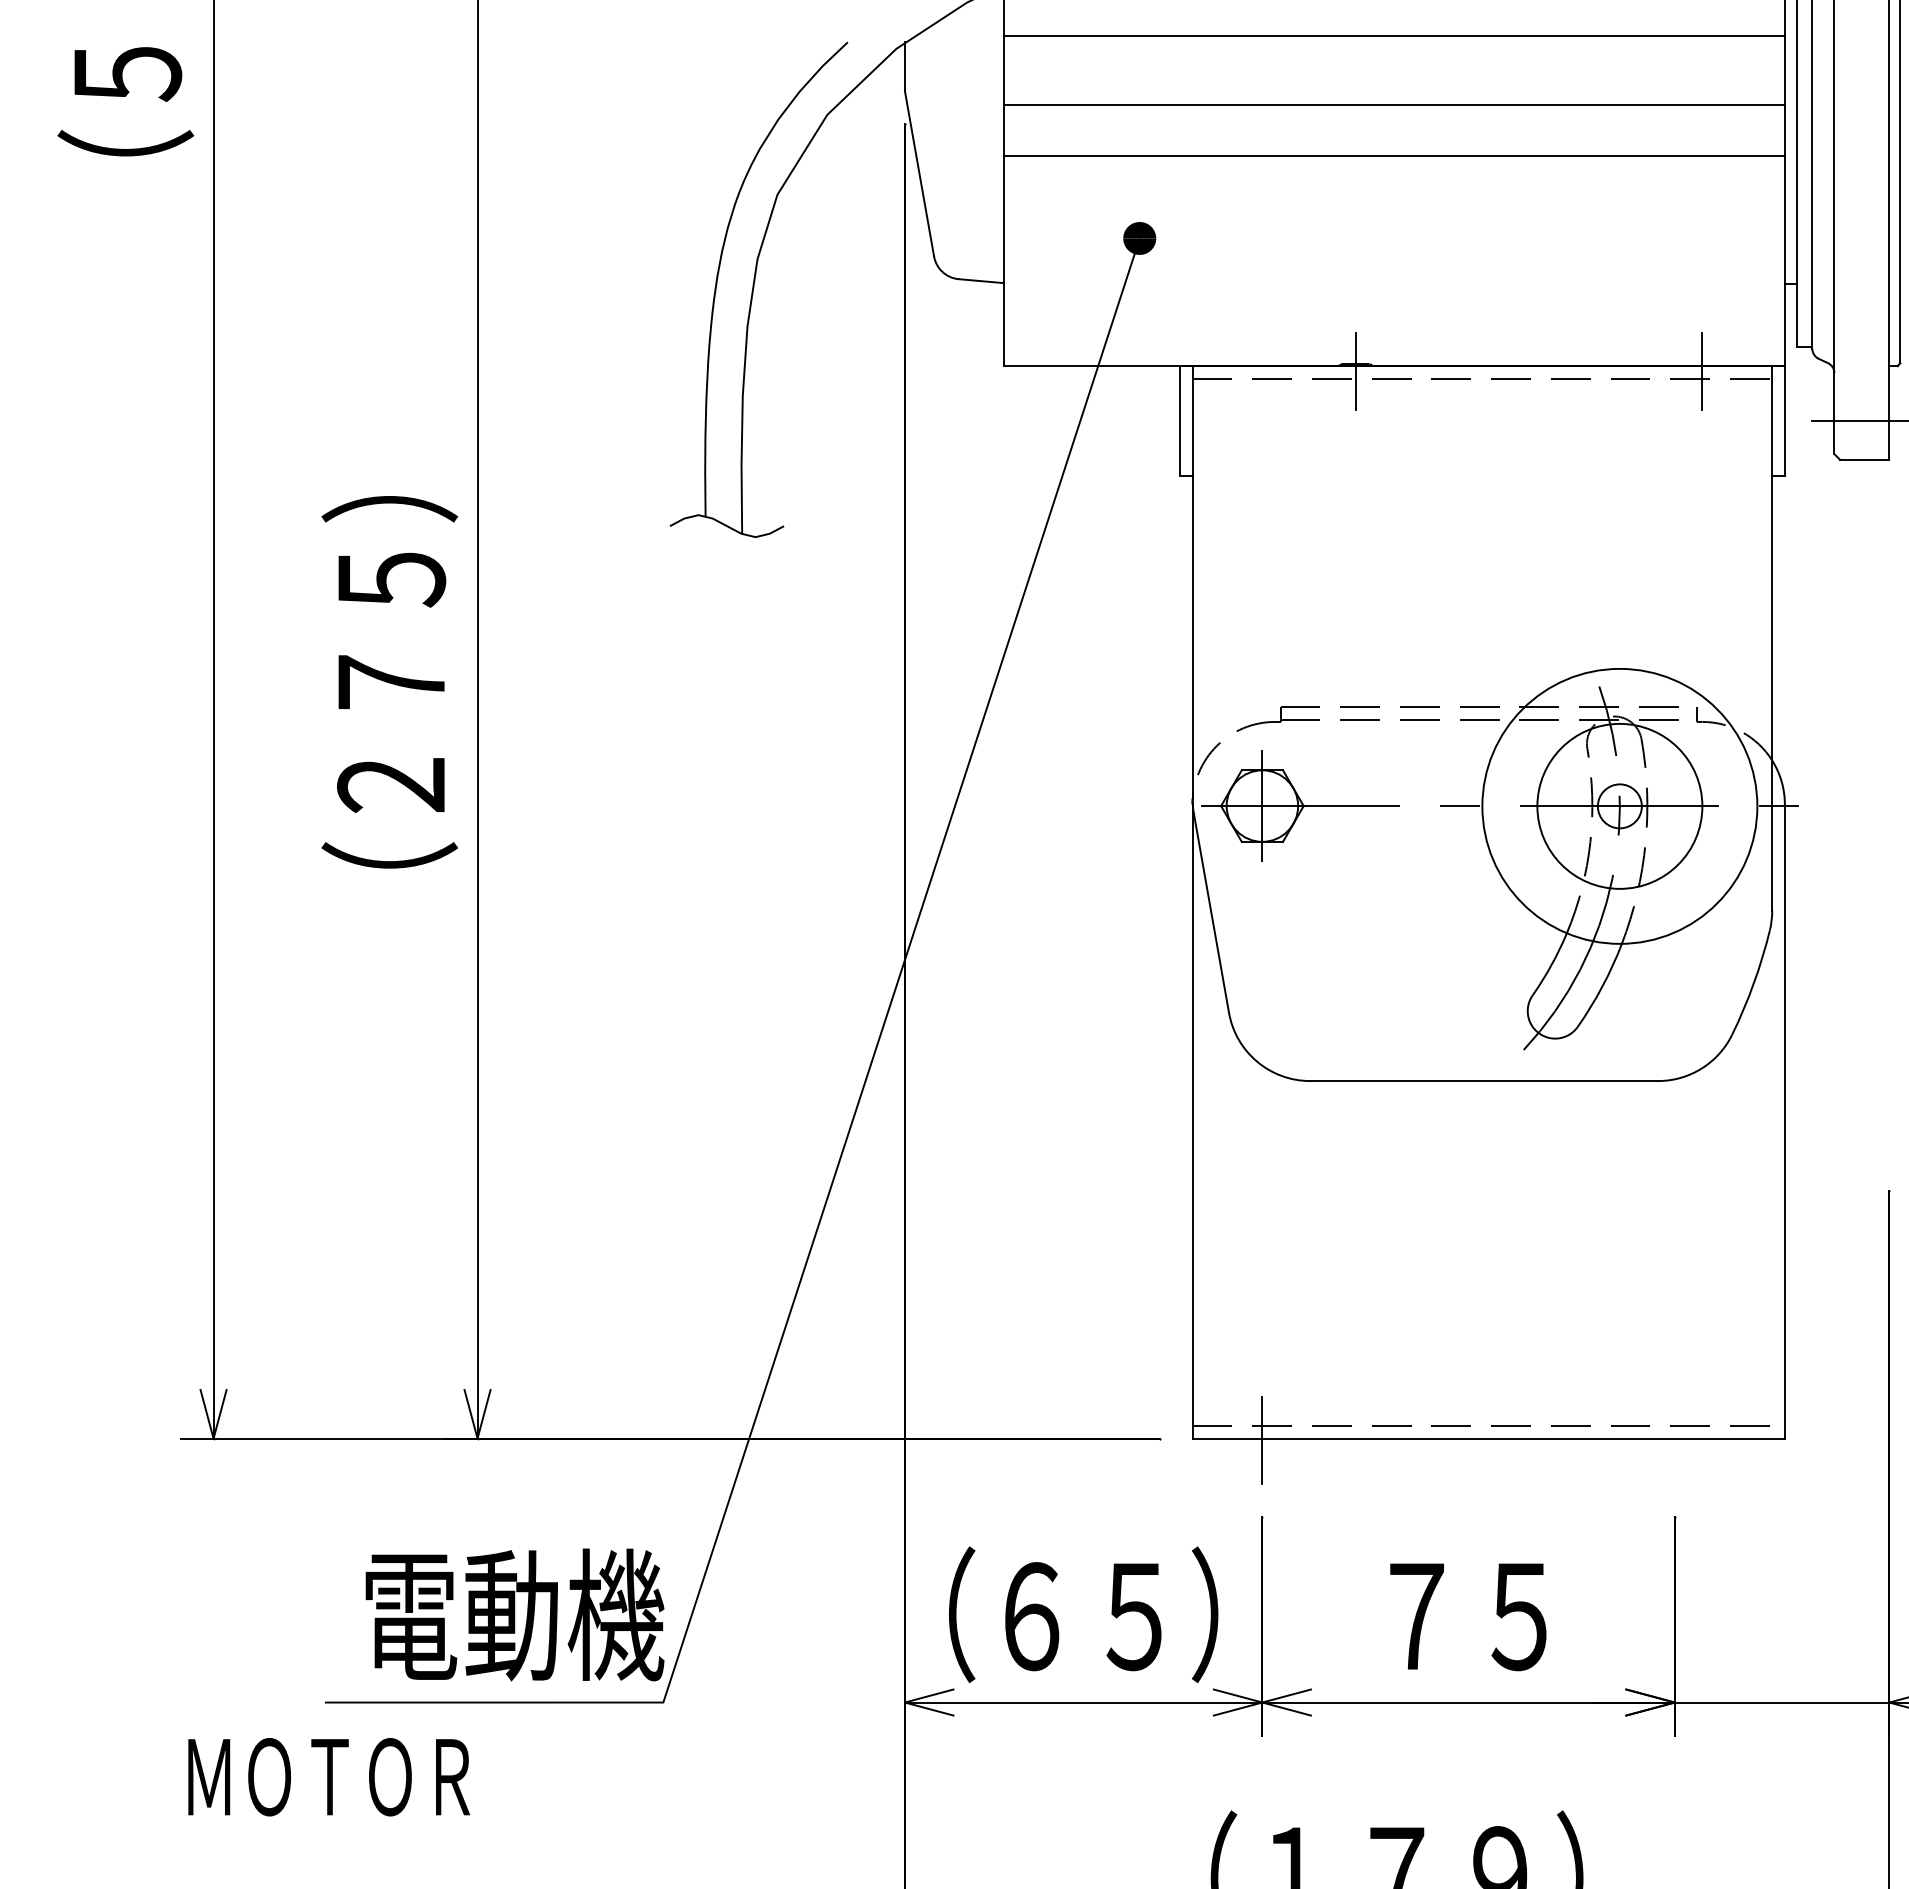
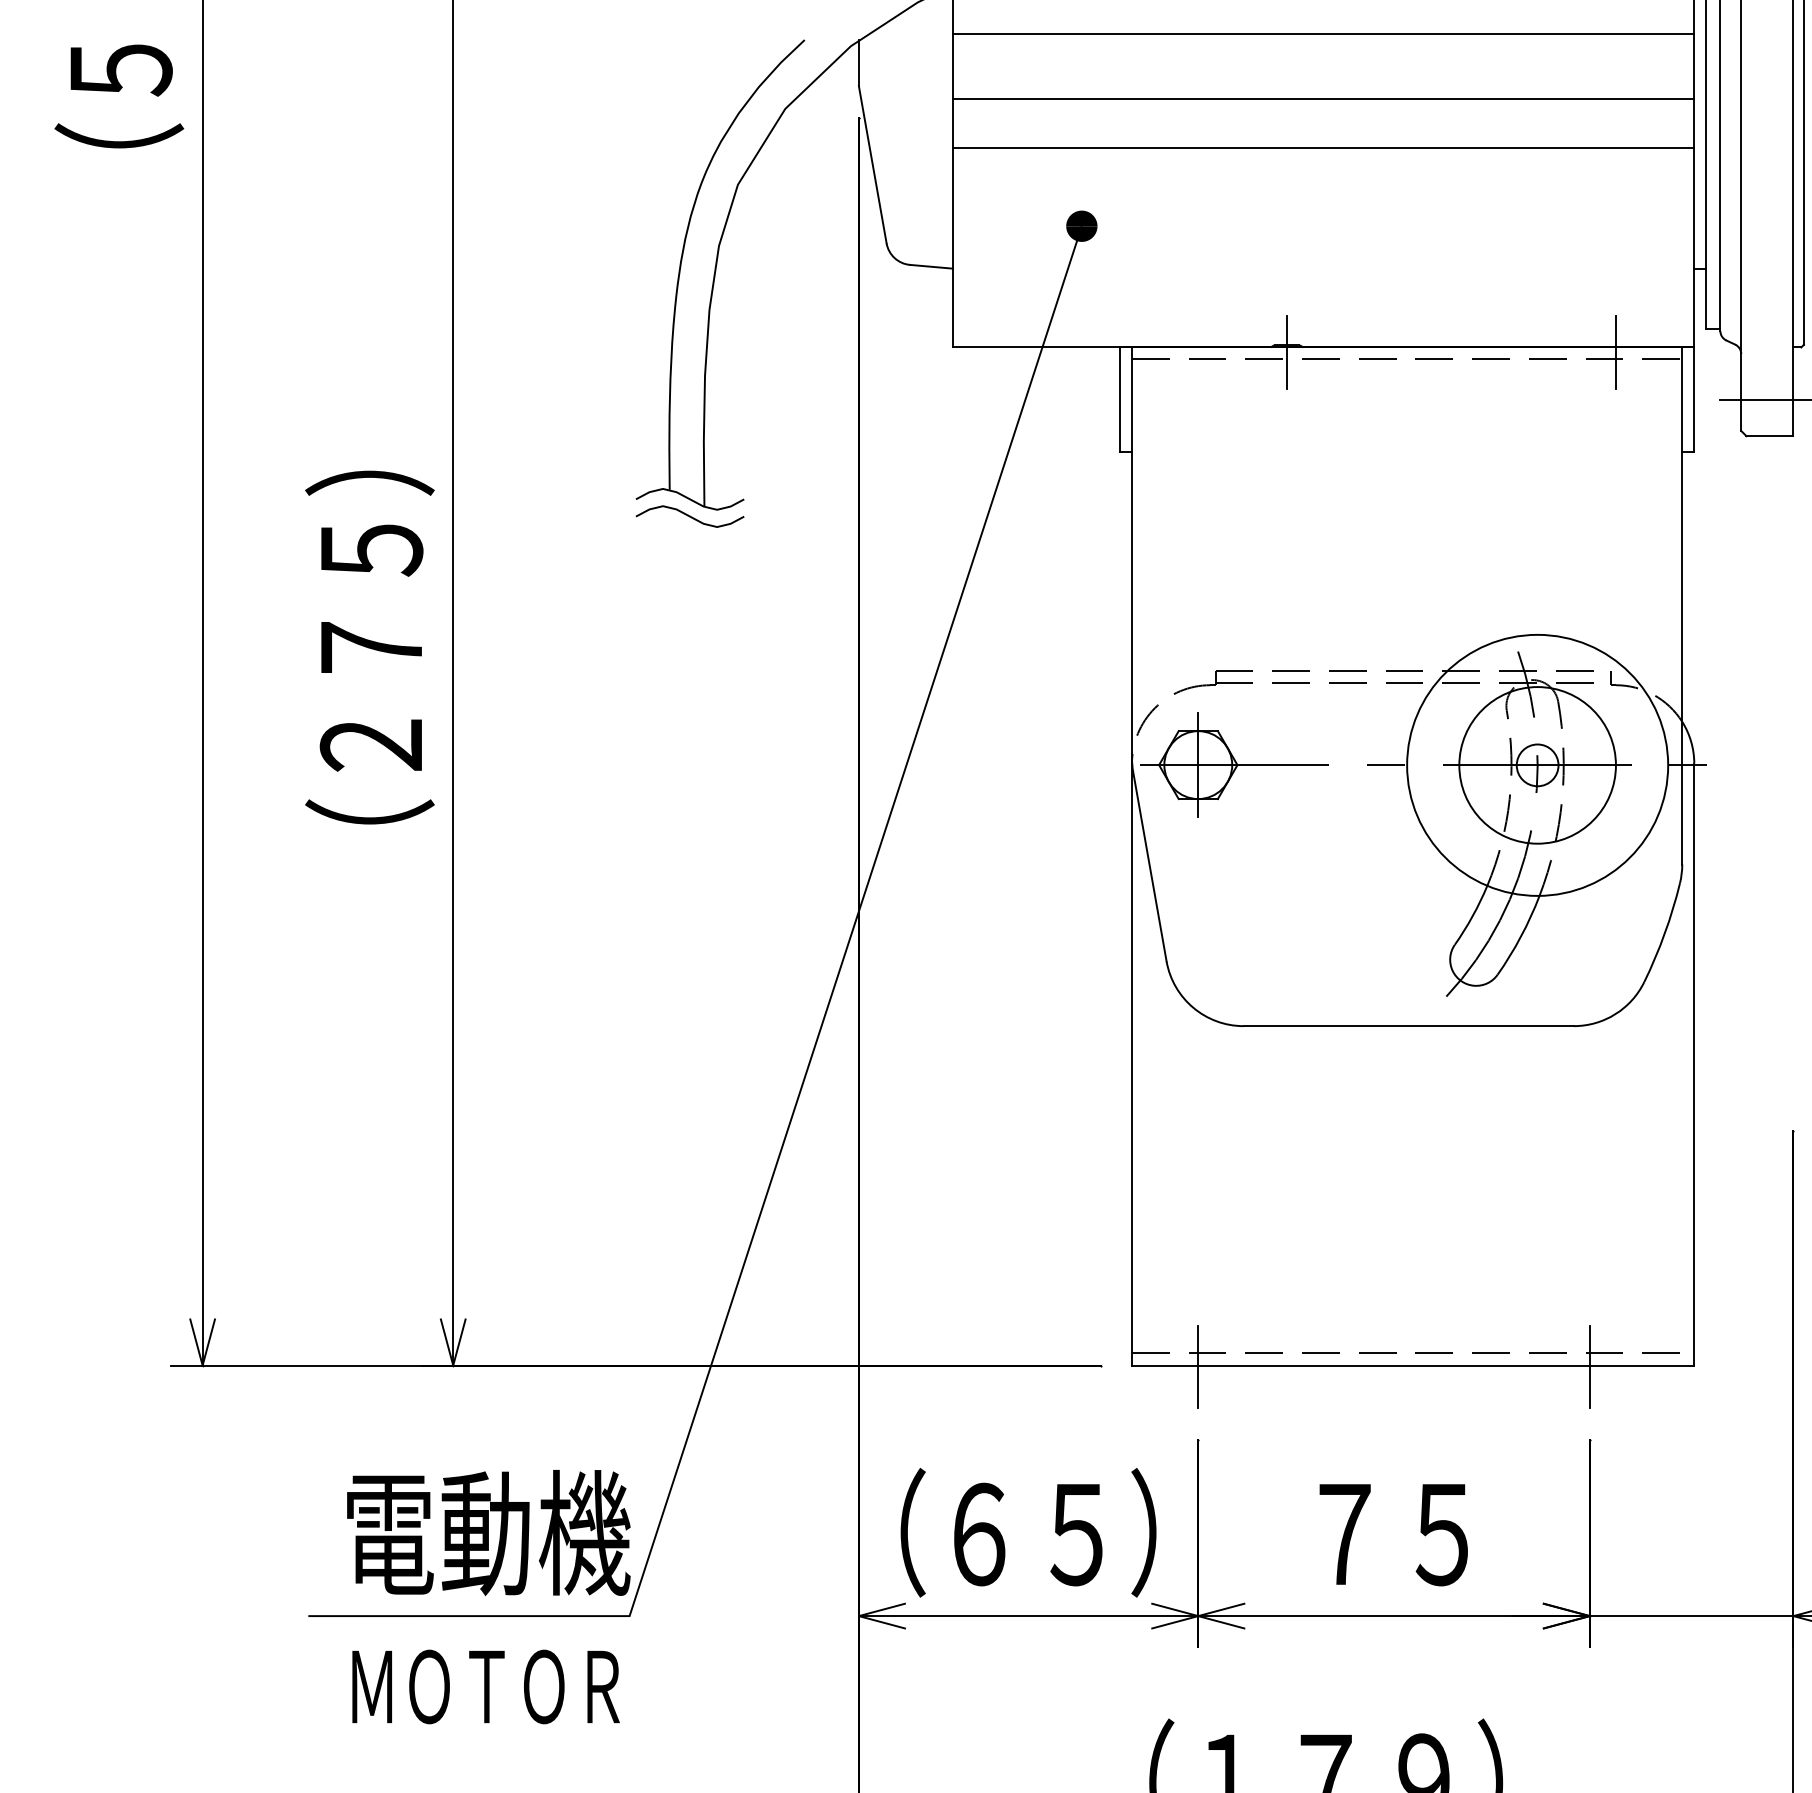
curve: (726, 544) -> (689, 516), added
line: (1674, 1440) -> (1589, 1367), added
text: (328, 1777) -> (485, 1687), moved

